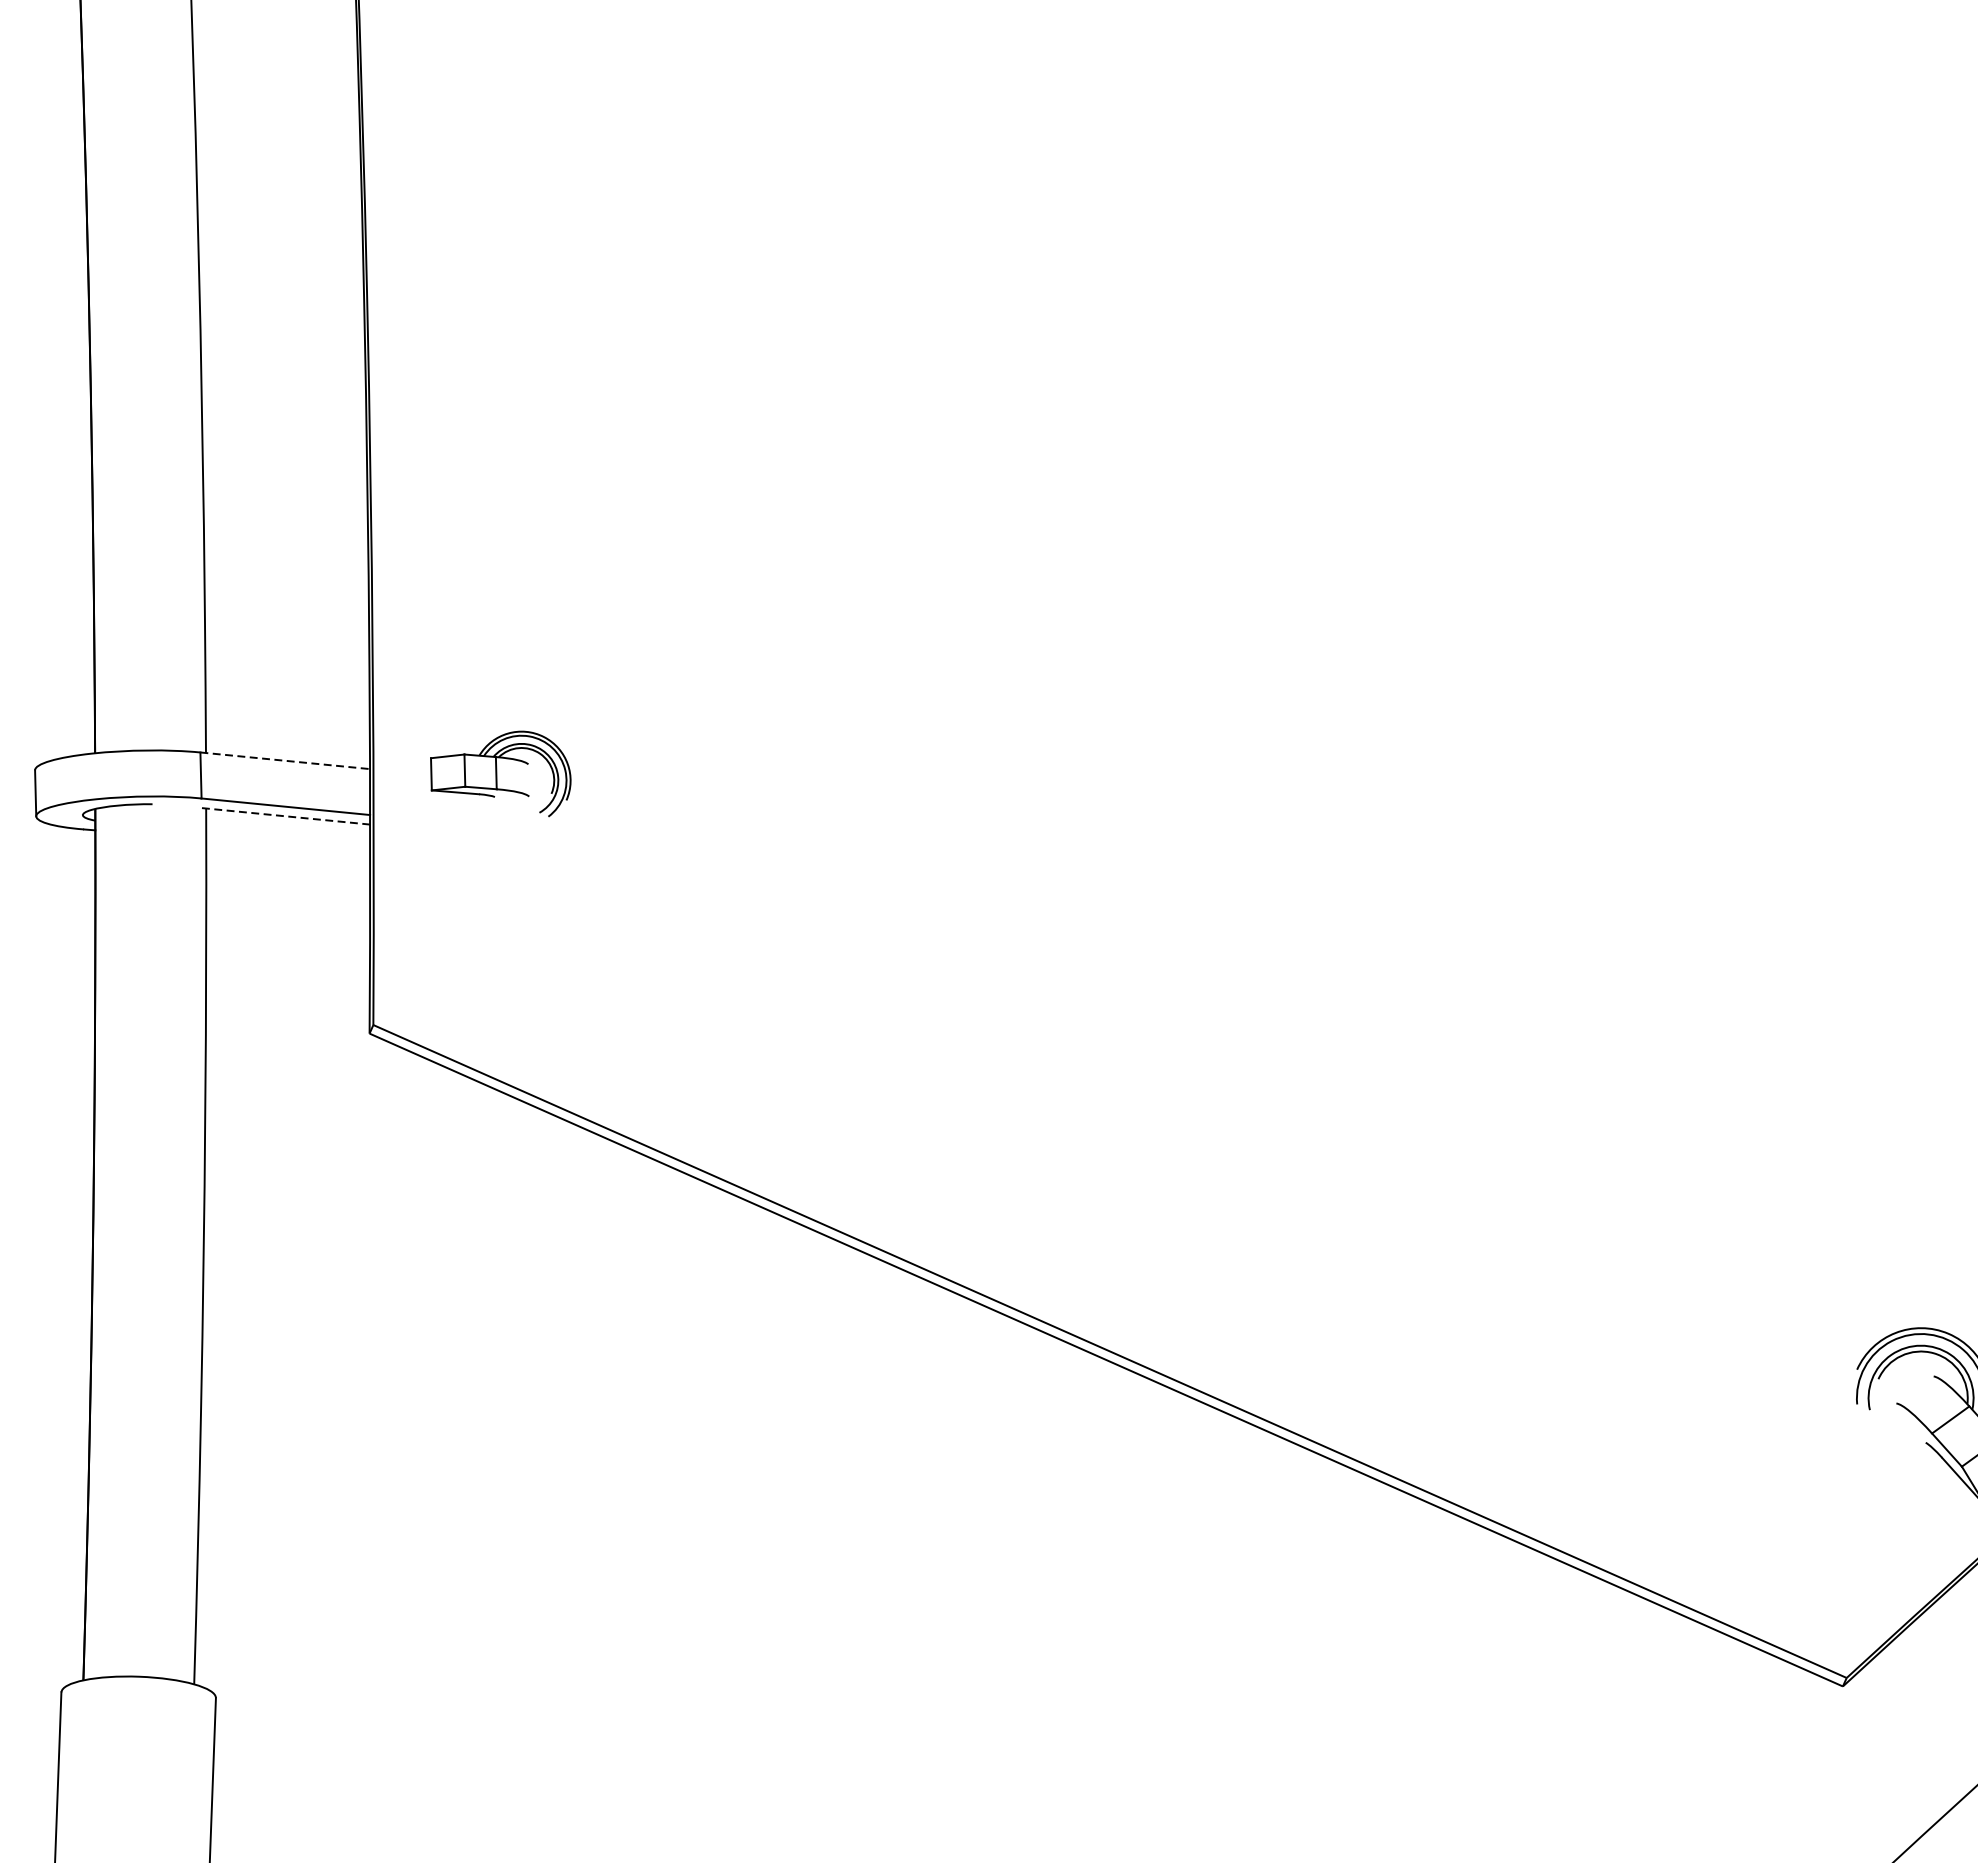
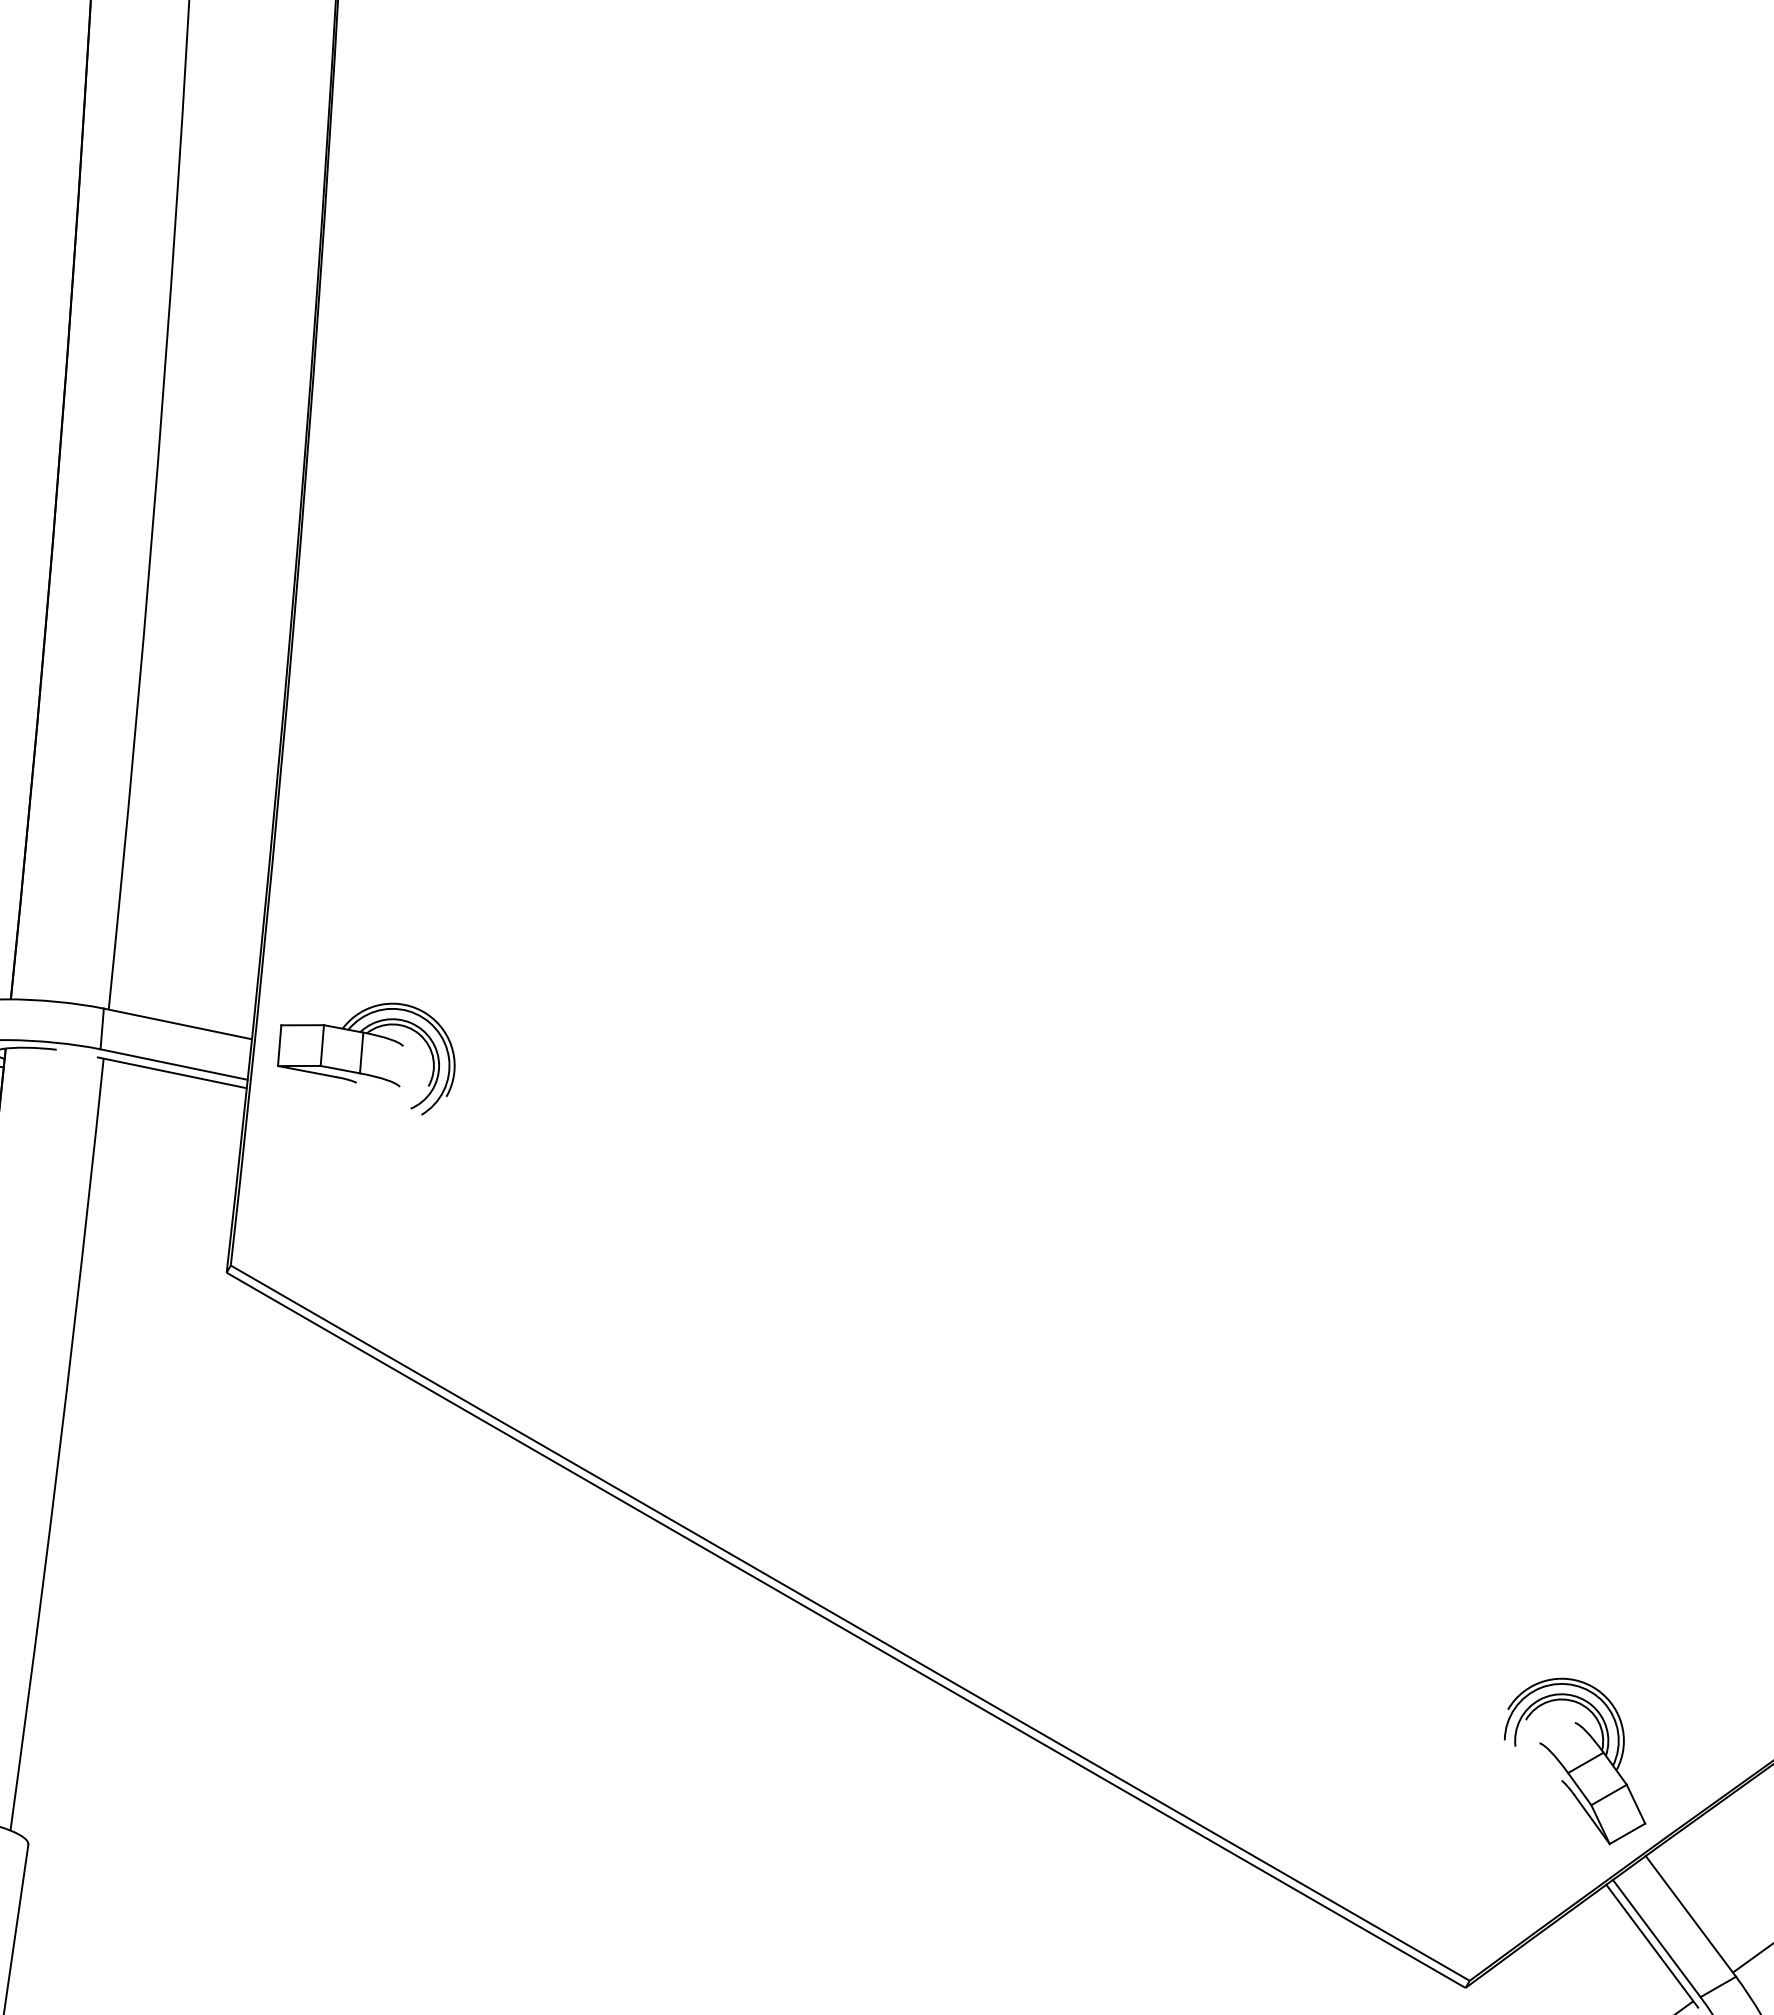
line: (284, 760) -> (177, 1023), dashed -> solid
part: (500, 776) -> (366, 1058), size x1.43
line: (283, 815) -> (171, 1072), dashed -> solid

